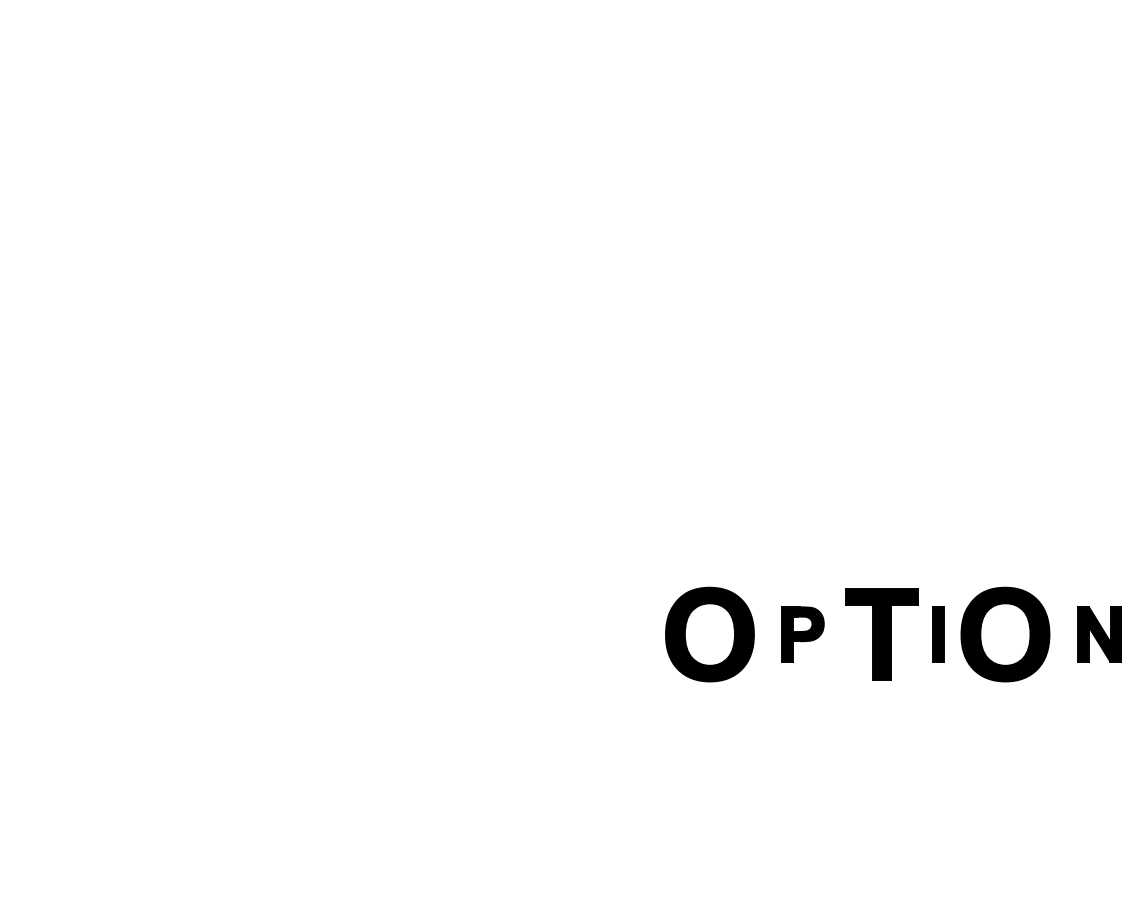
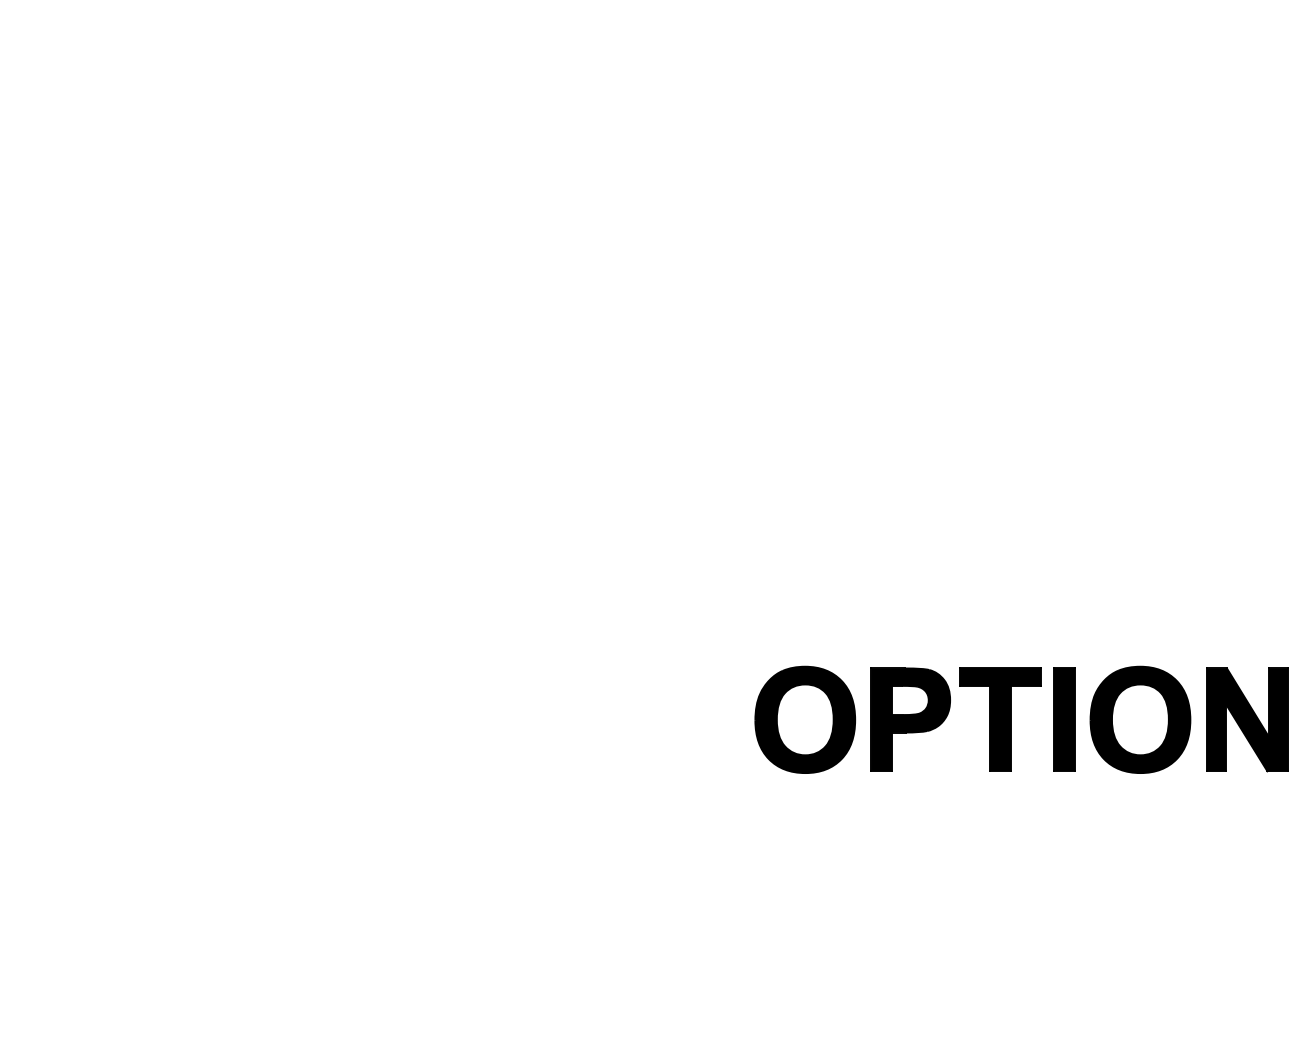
part: (802, 634) -> (910, 719), size x1.67
part: (938, 634) -> (1064, 719), size x1.67
part: (1099, 634) -> (1247, 719), size x1.67

